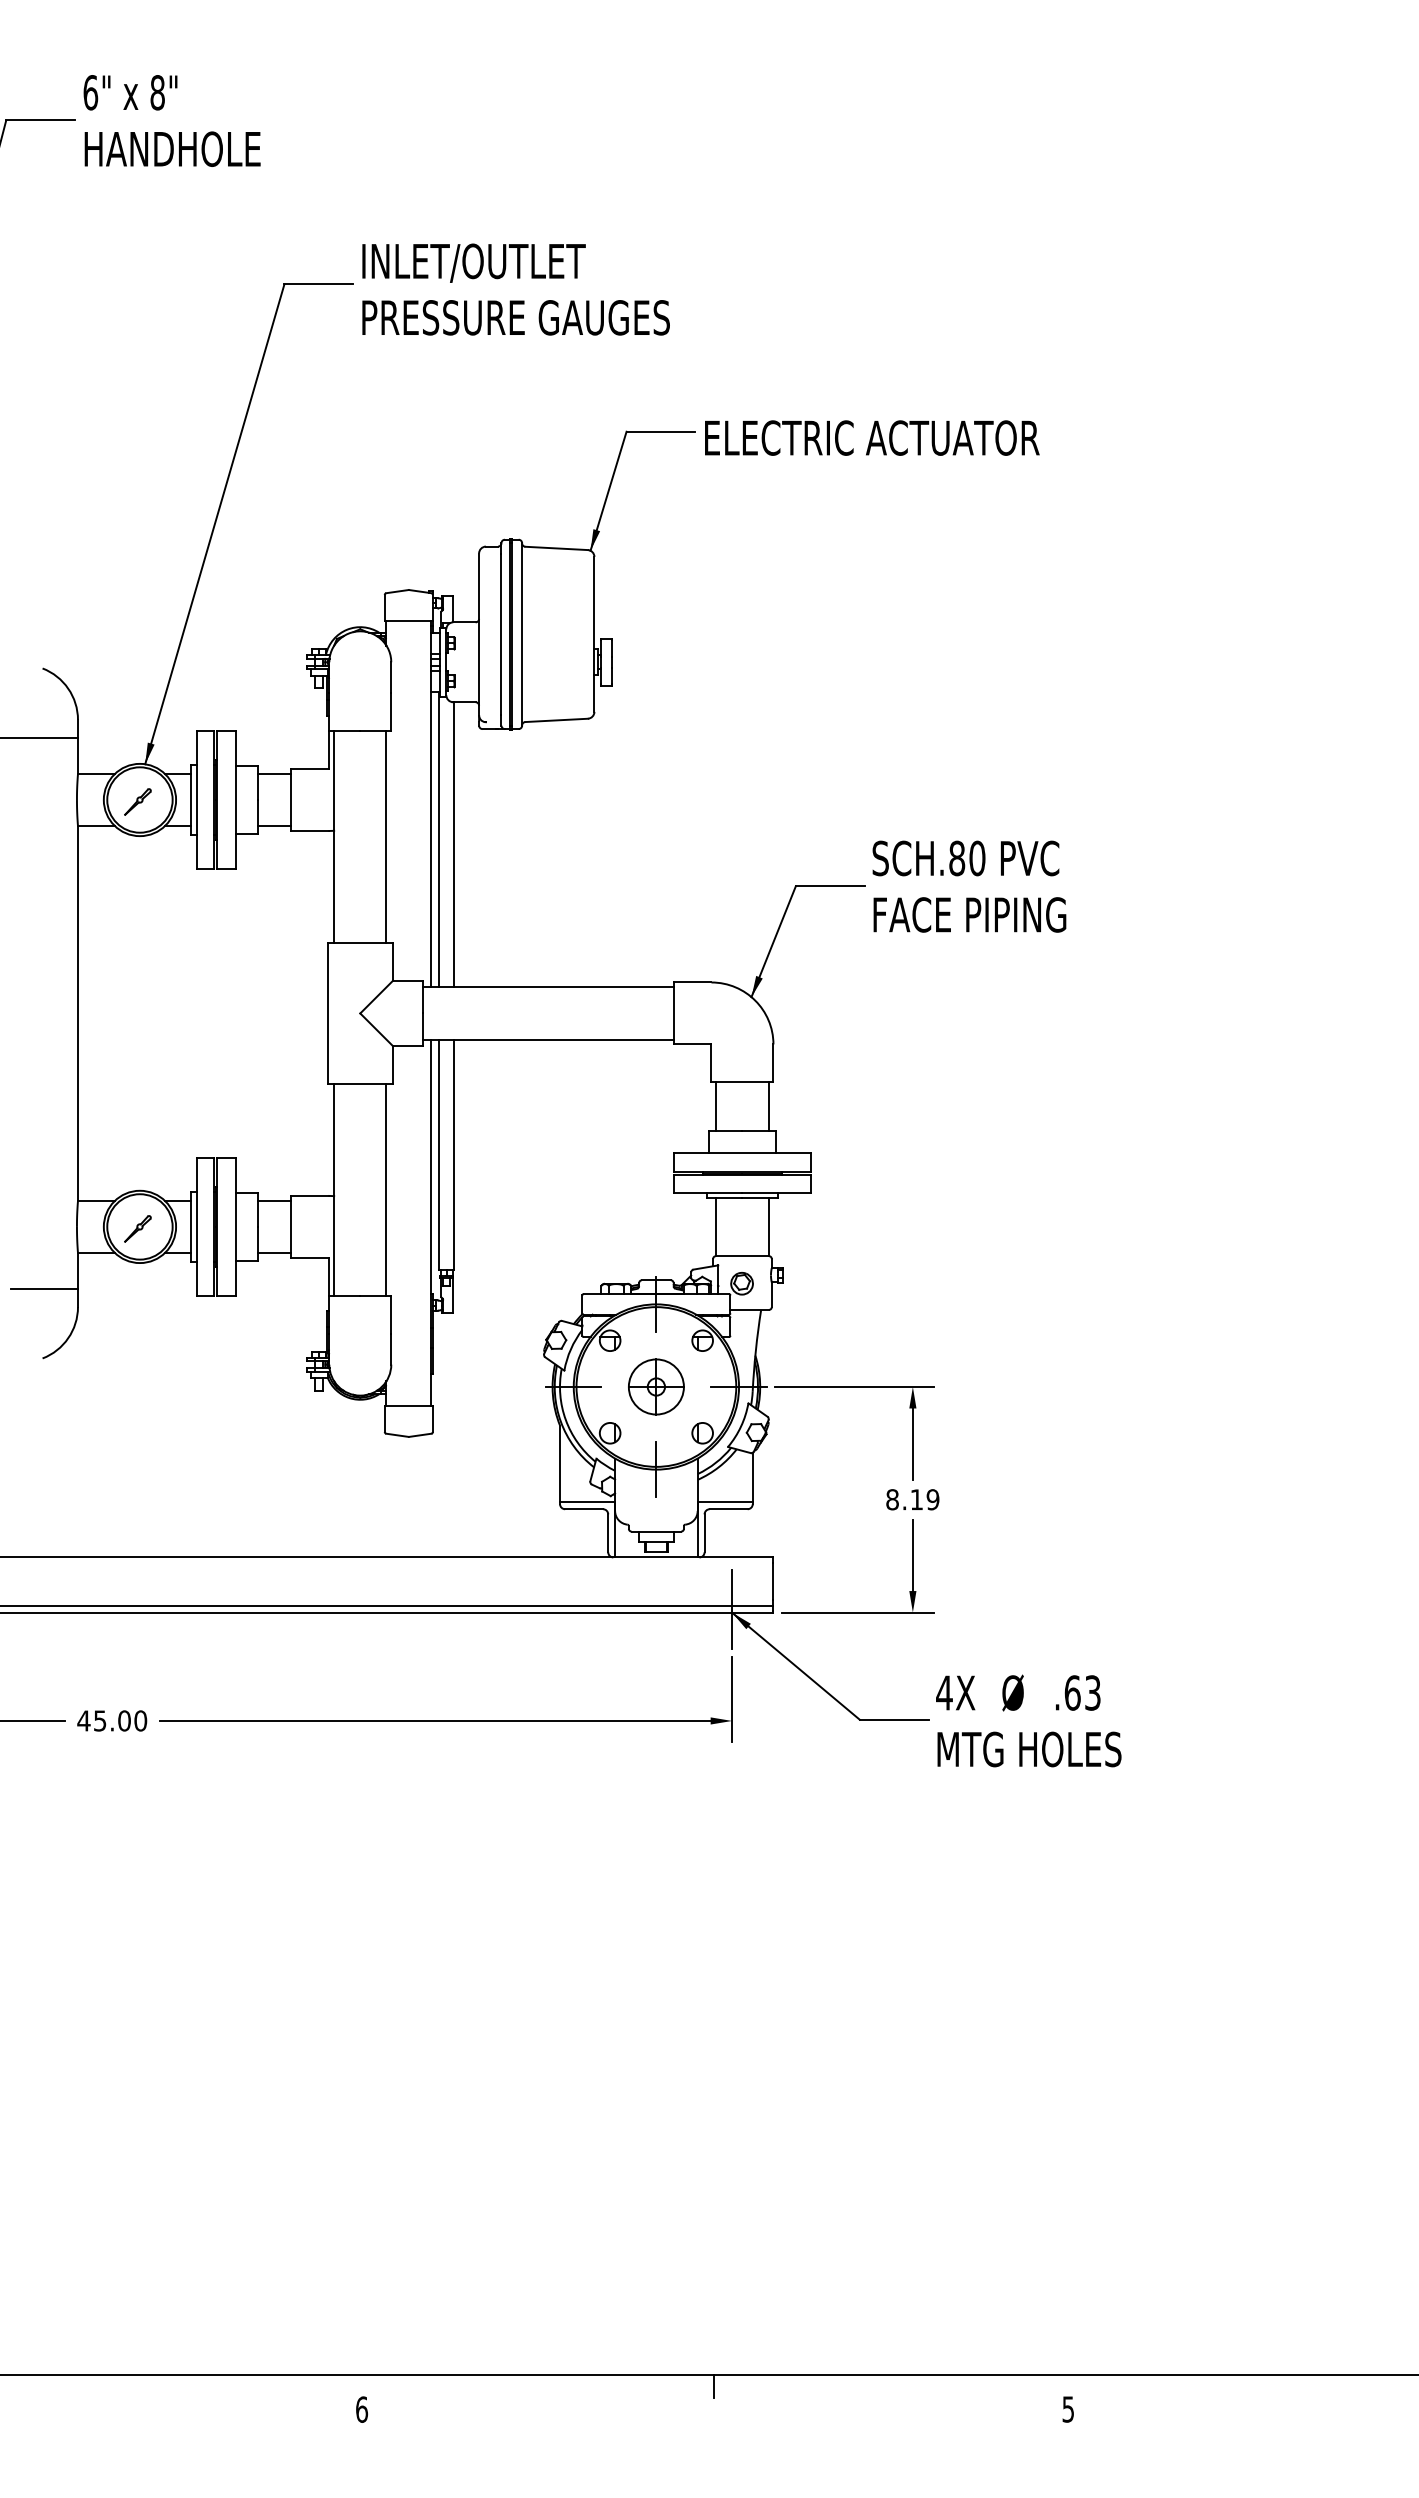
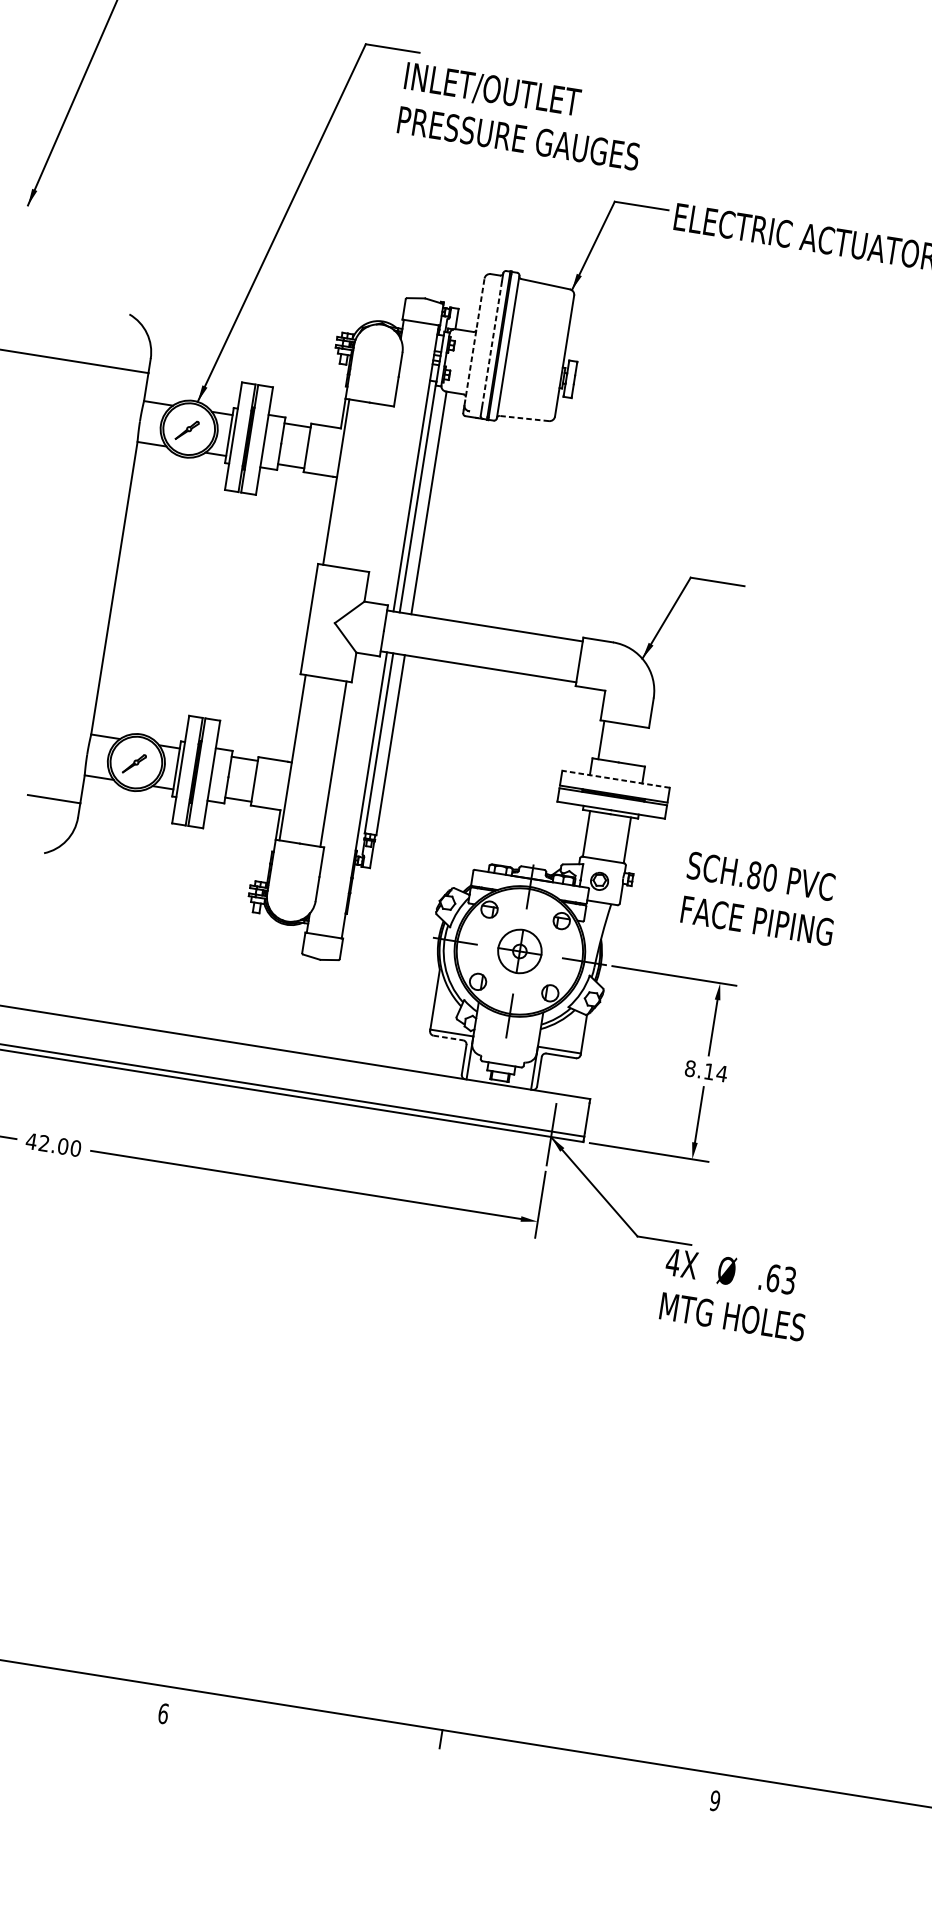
text: (515, 289) -> (521, 116), moved
line: (479, 634) -> (474, 341), solid -> dashed
line: (501, 634) -> (492, 344), solid -> dashed
line: (556, 720) -> (524, 418), solid -> dashed
line: (386, 836) -> (377, 488), removed
text: (969, 886) -> (760, 898), moved
line: (768, 1106) -> (642, 746), removed
line: (742, 1152) -> (616, 778), solid -> dashed
text: (932, 1499) -> (721, 1073), 8.19 -> 8.14
line: (584, 1509) -> (448, 1038), solid -> dashed
text: (100, 1720) -> (44, 1143), 45.00 -> 42.00
text: (1028, 1720) -> (735, 1294), moved
text: (1068, 2409) -> (715, 1800), 5 -> 9

